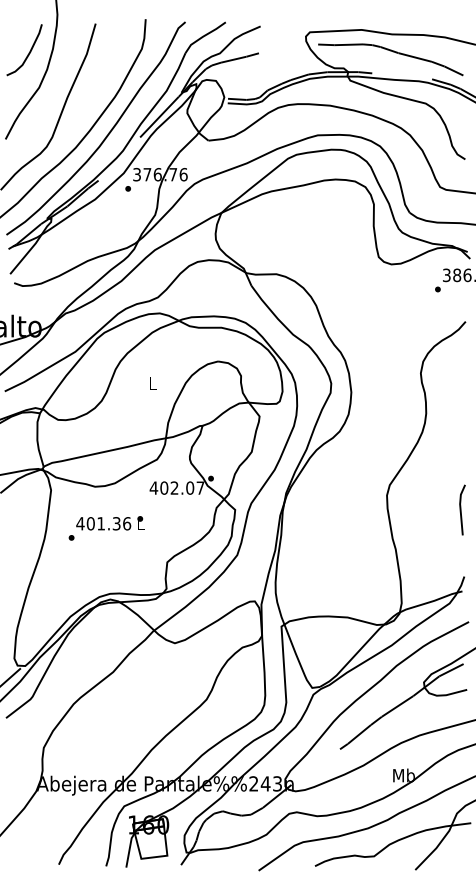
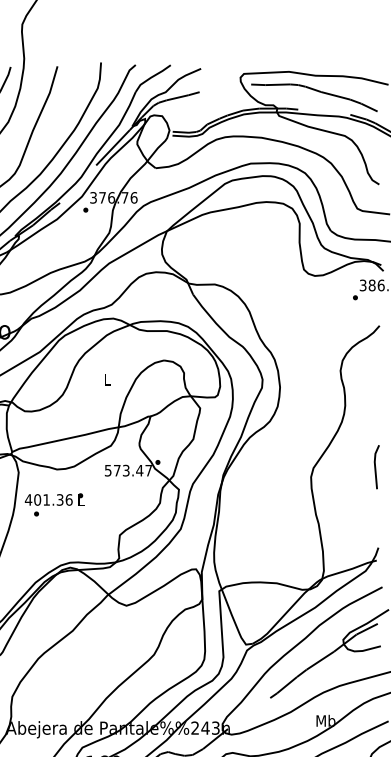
text: (171, 487) -> (123, 470), 402.07 -> 573.47
line: (461, 509) -> (375, 466), moved
text: (110, 523) -> (54, 499), moved

